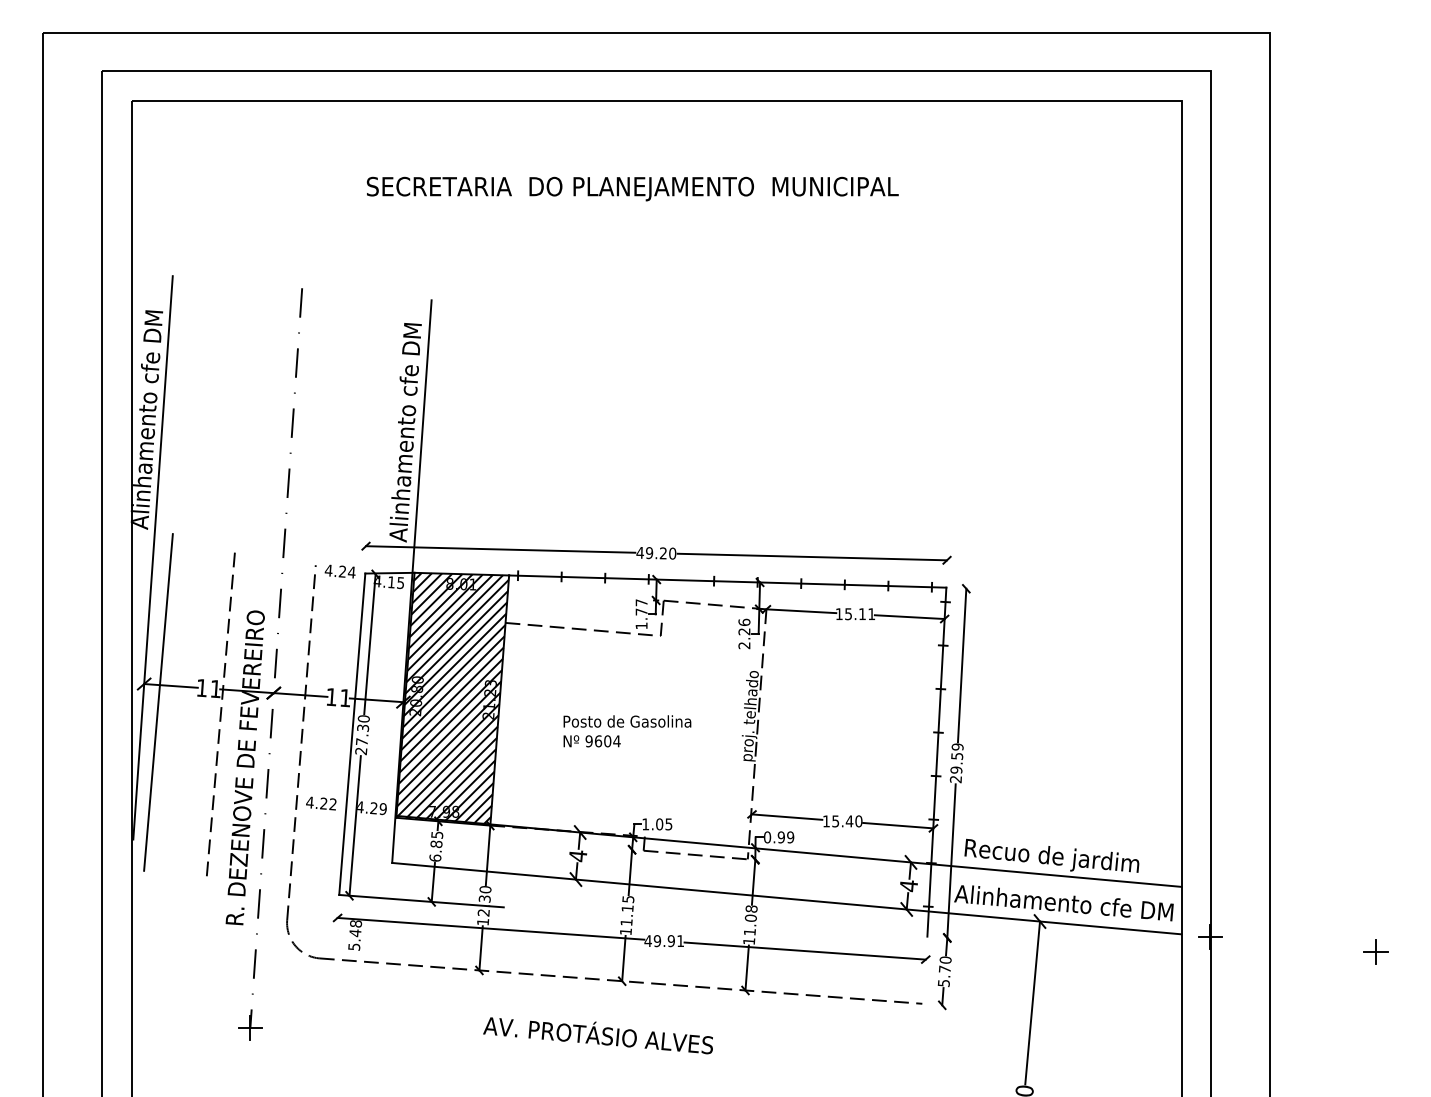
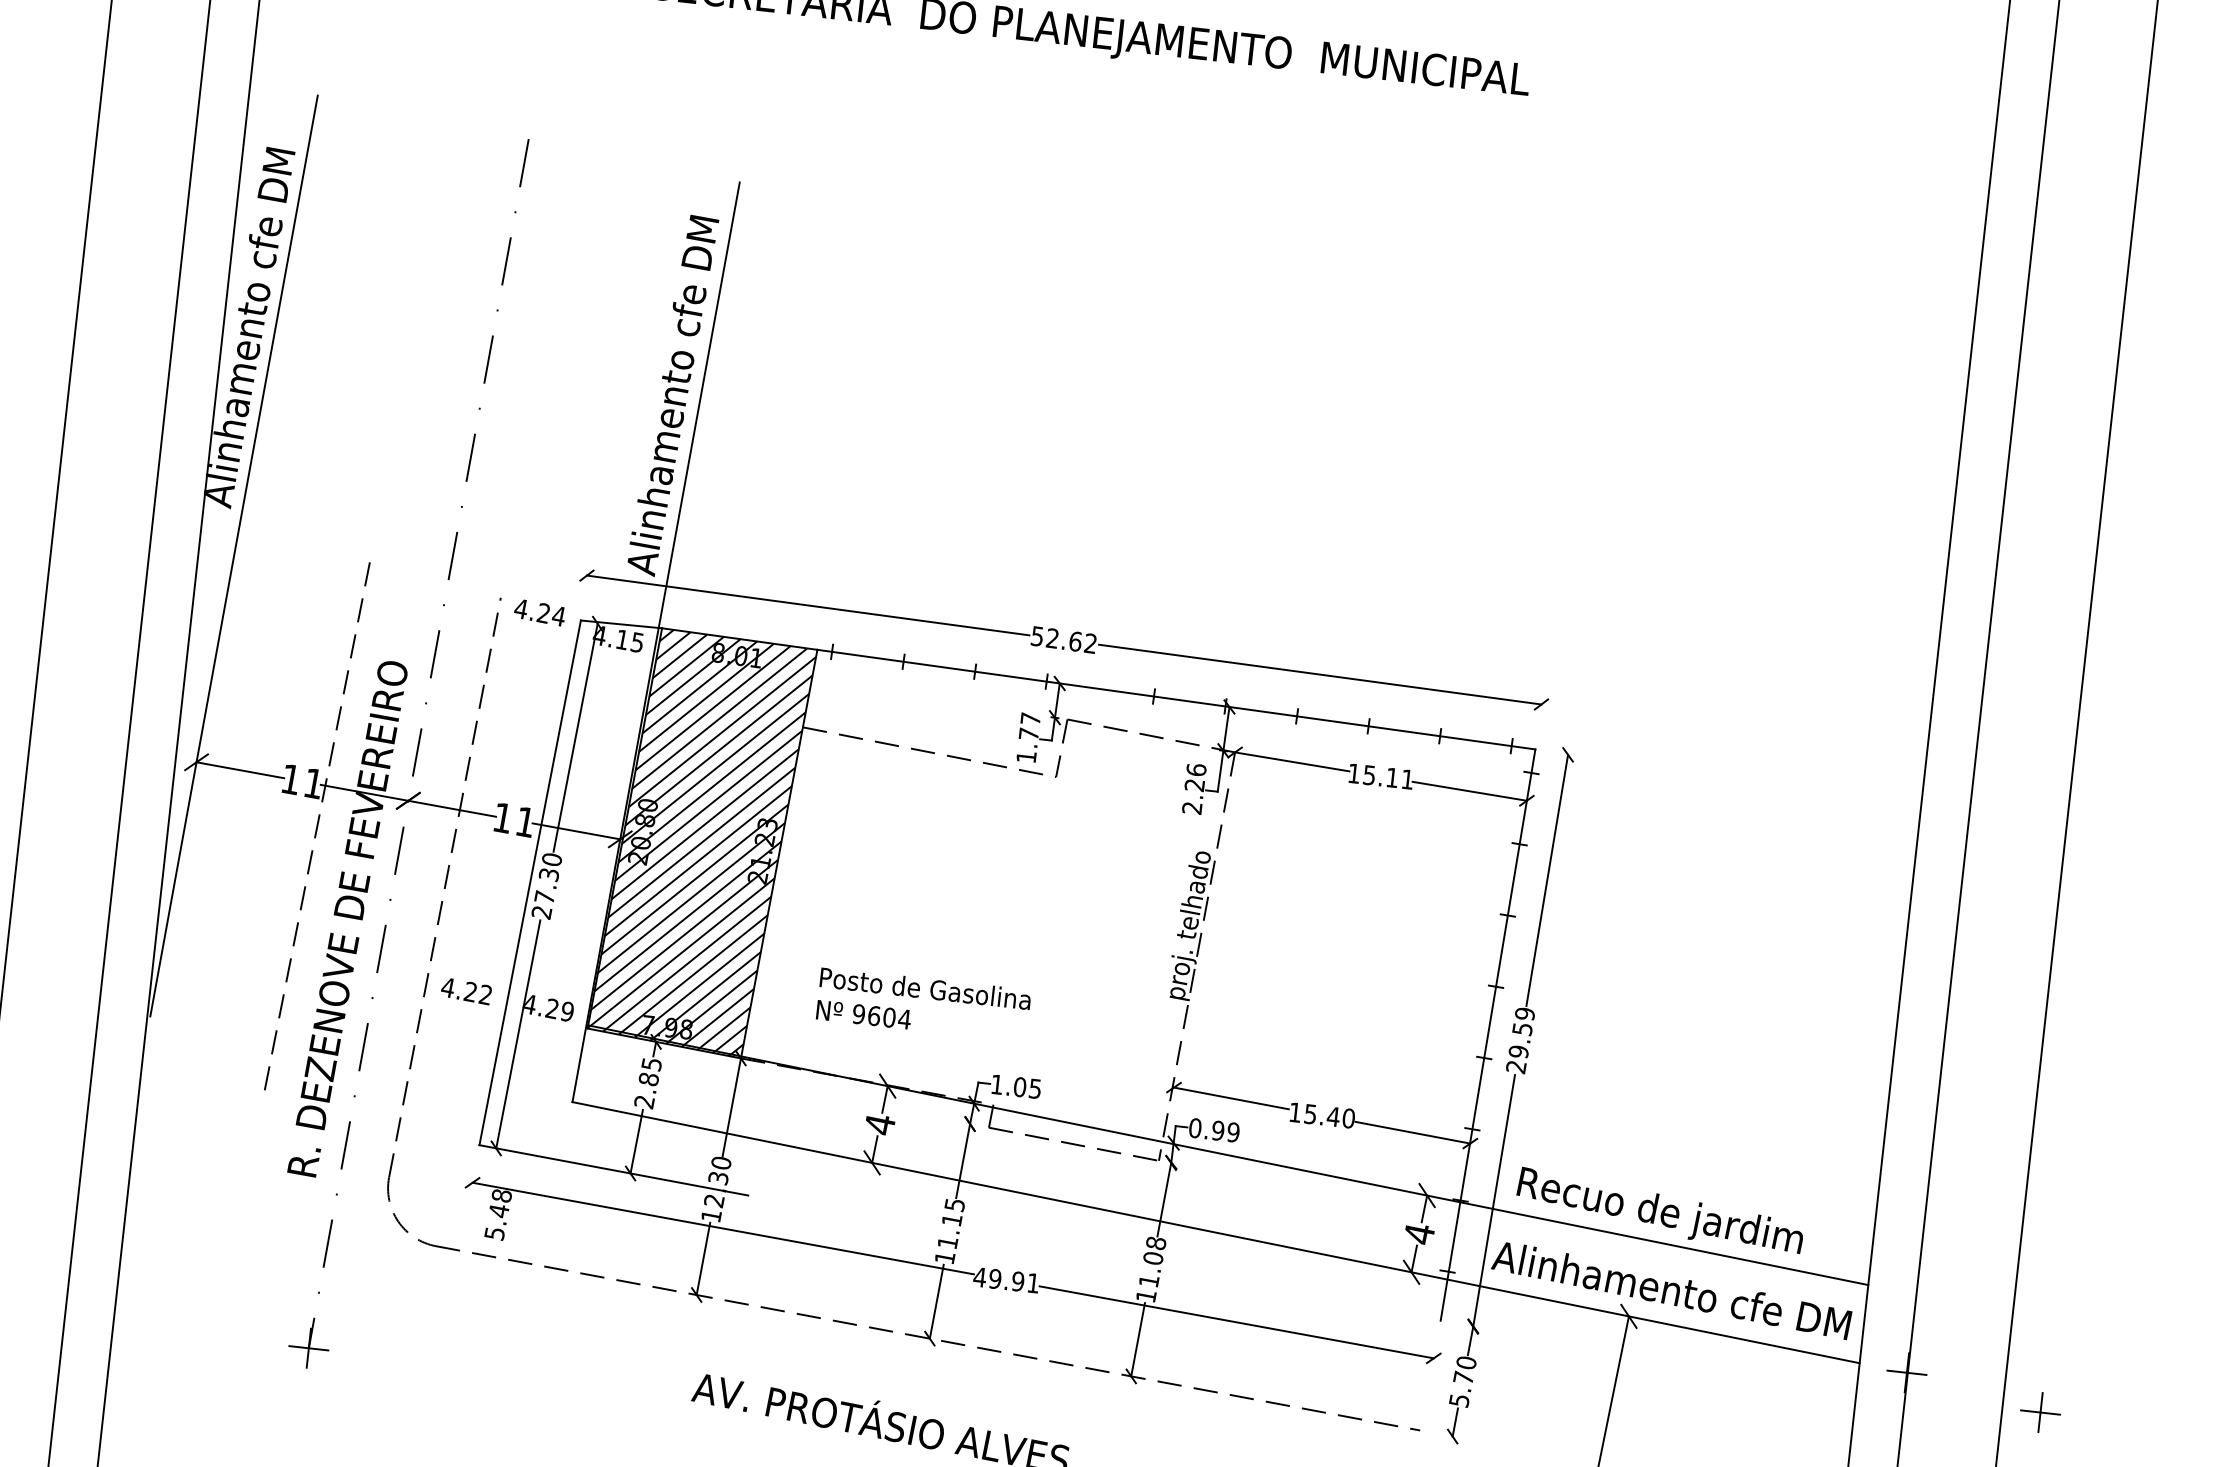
text: (656, 553) -> (1064, 640), 49.20 -> 52.62
line: (158, 702) -> (216, 795), removed
text: (627, 731) -> (923, 1005), moved
text: (435, 858) -> (644, 1102), 6.85 -> 2.85
part: (1375, 951) -> (2039, 1411), moved

